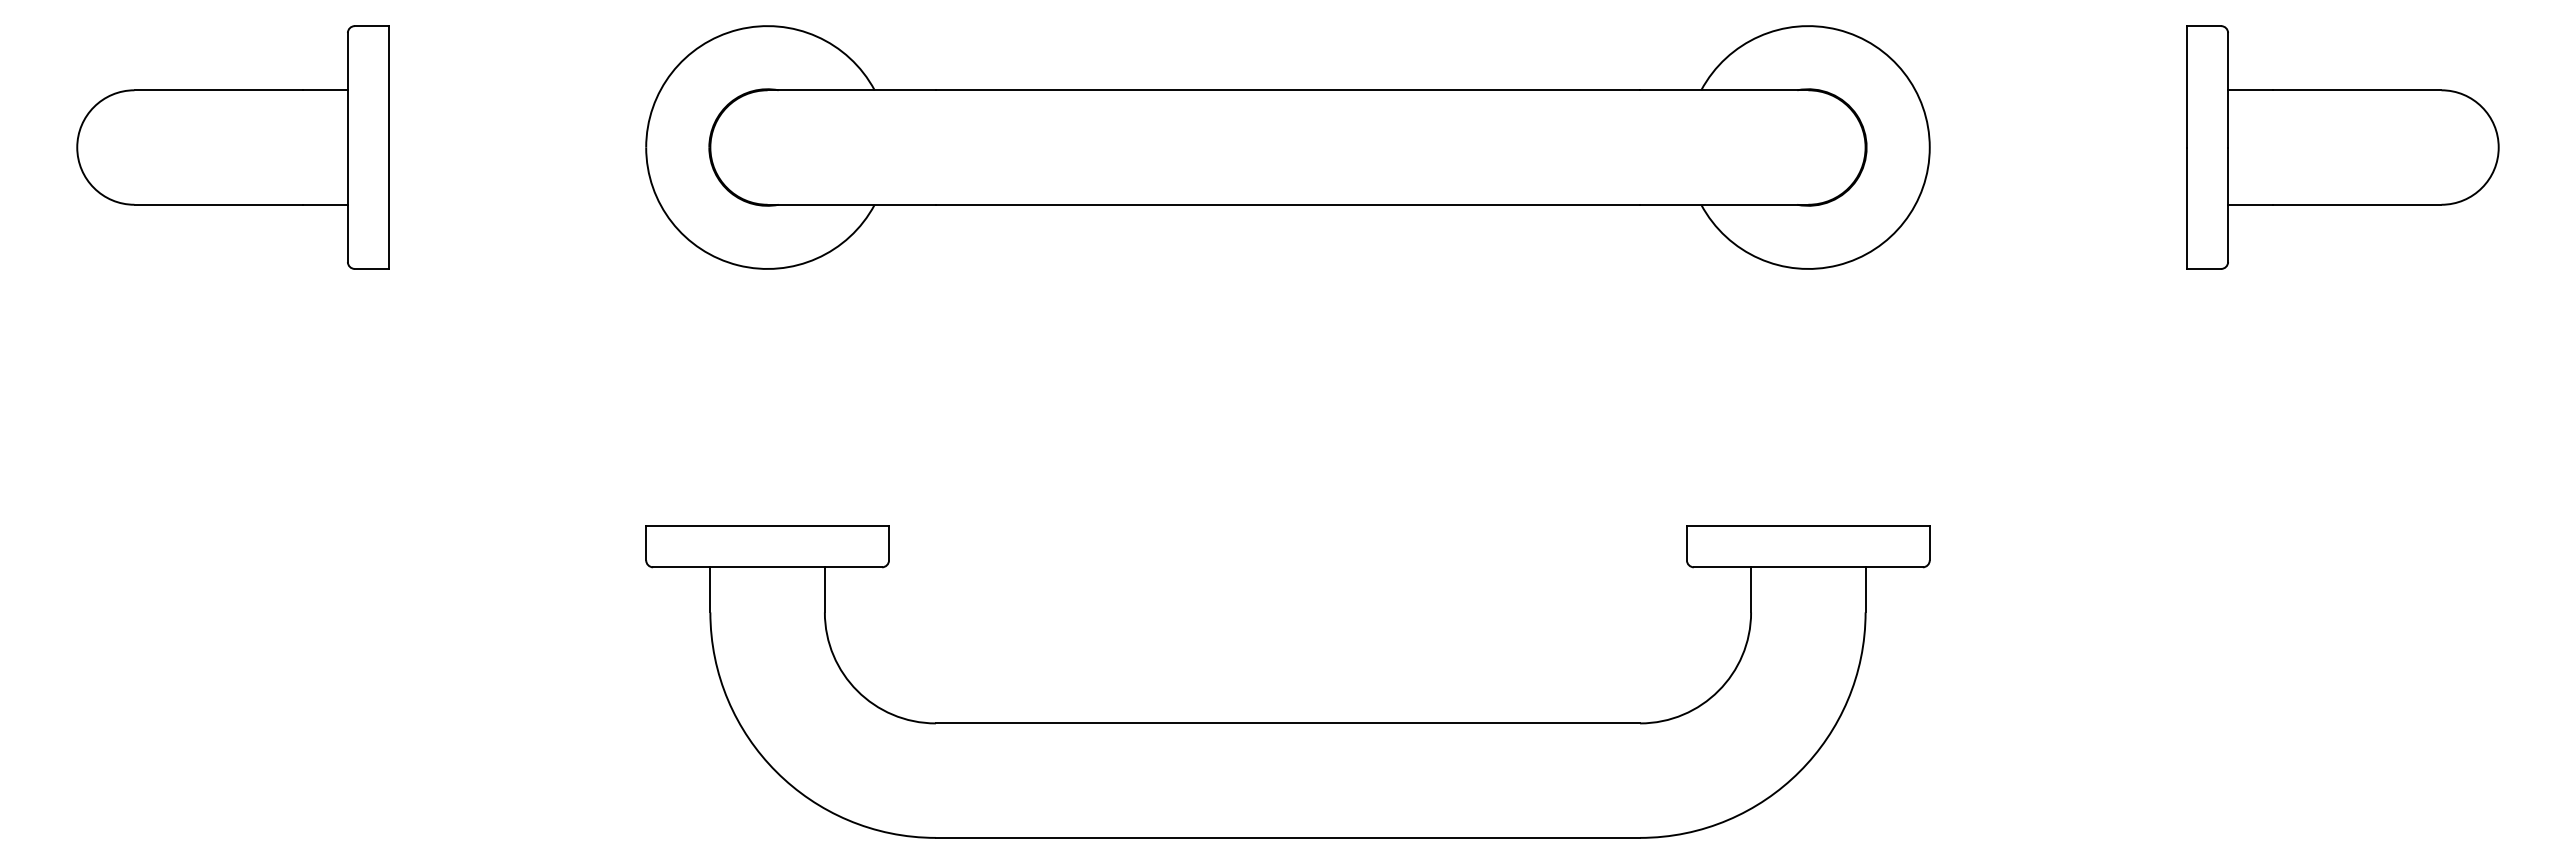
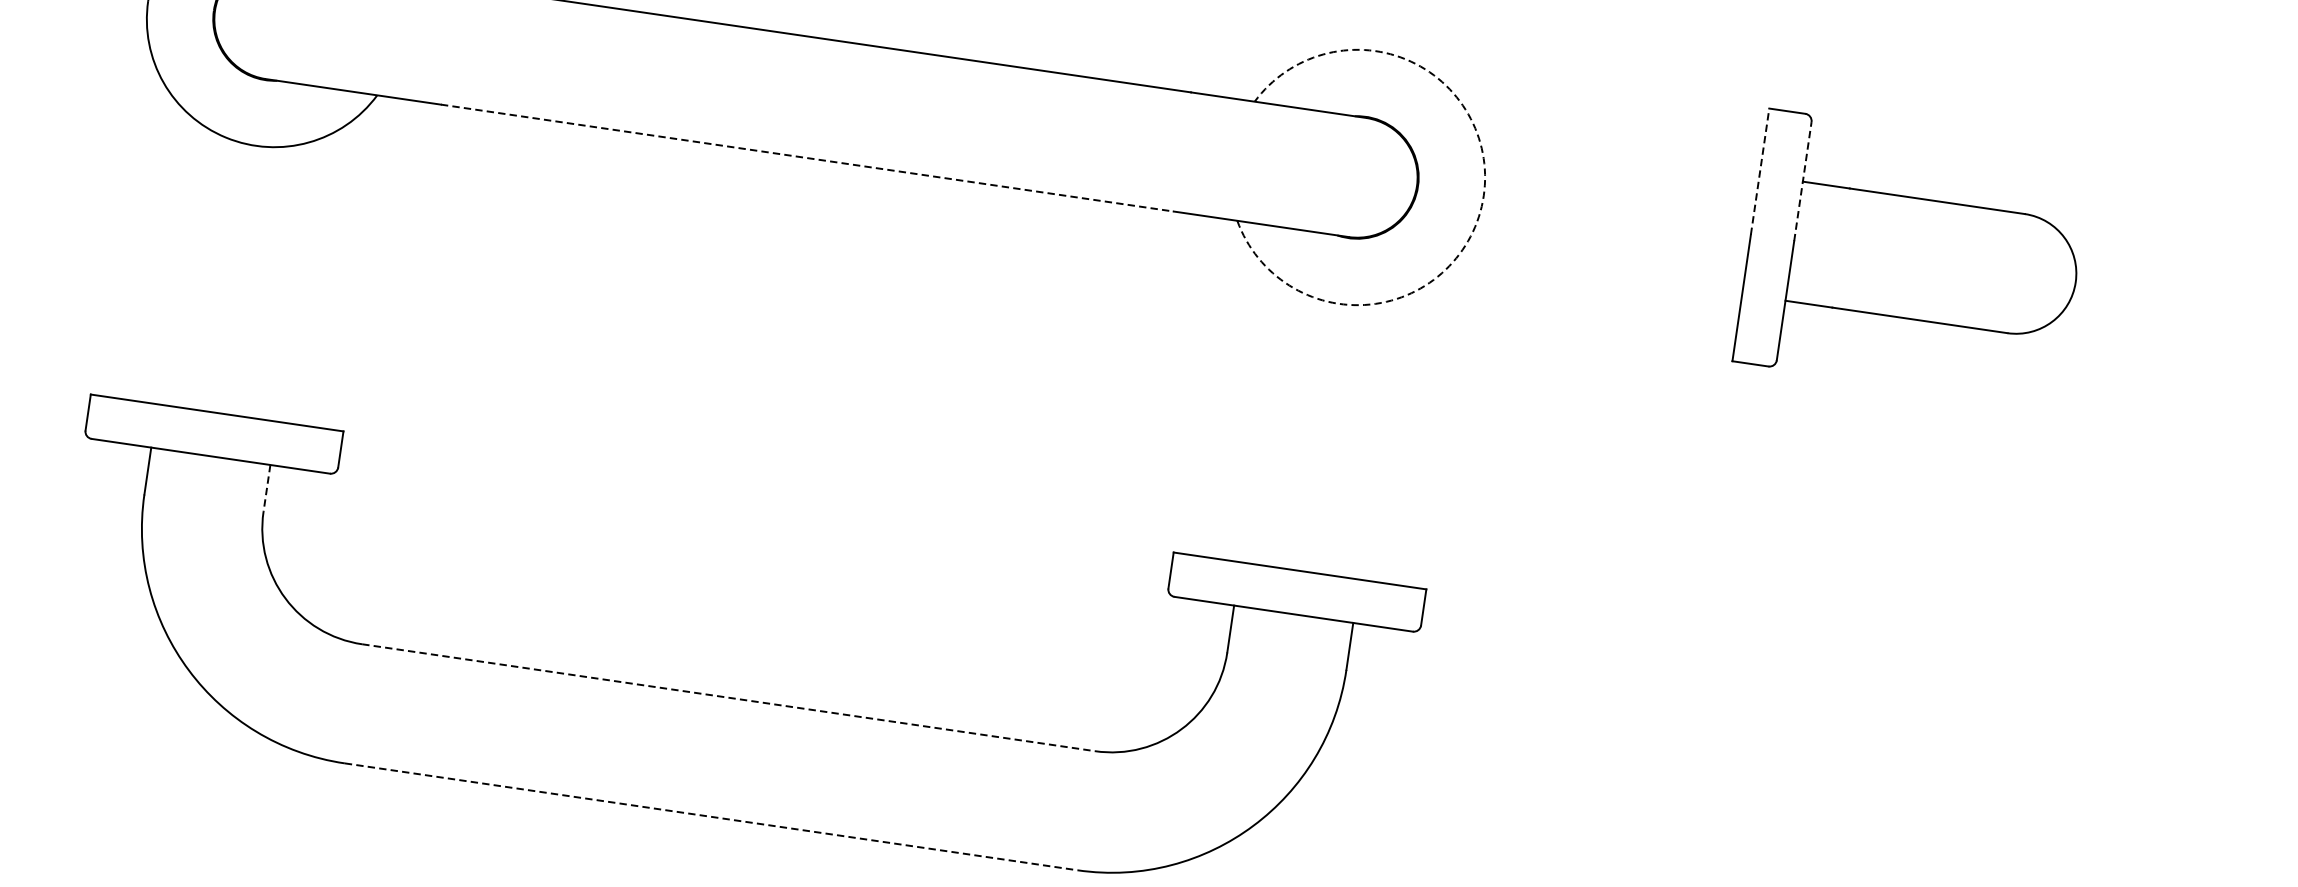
line: (2186, 86) -> (1760, 171), solid -> dashed
line: (2228, 89) -> (1803, 180), solid -> dashed
arc: (1929, 147) -> (1483, 195), solid -> dashed
line: (1288, 204) -> (807, 157), solid -> dashed
line: (824, 589) -> (266, 488), solid -> dashed
line: (1288, 723) -> (729, 697), solid -> dashed
line: (1288, 837) -> (711, 816), solid -> dashed

